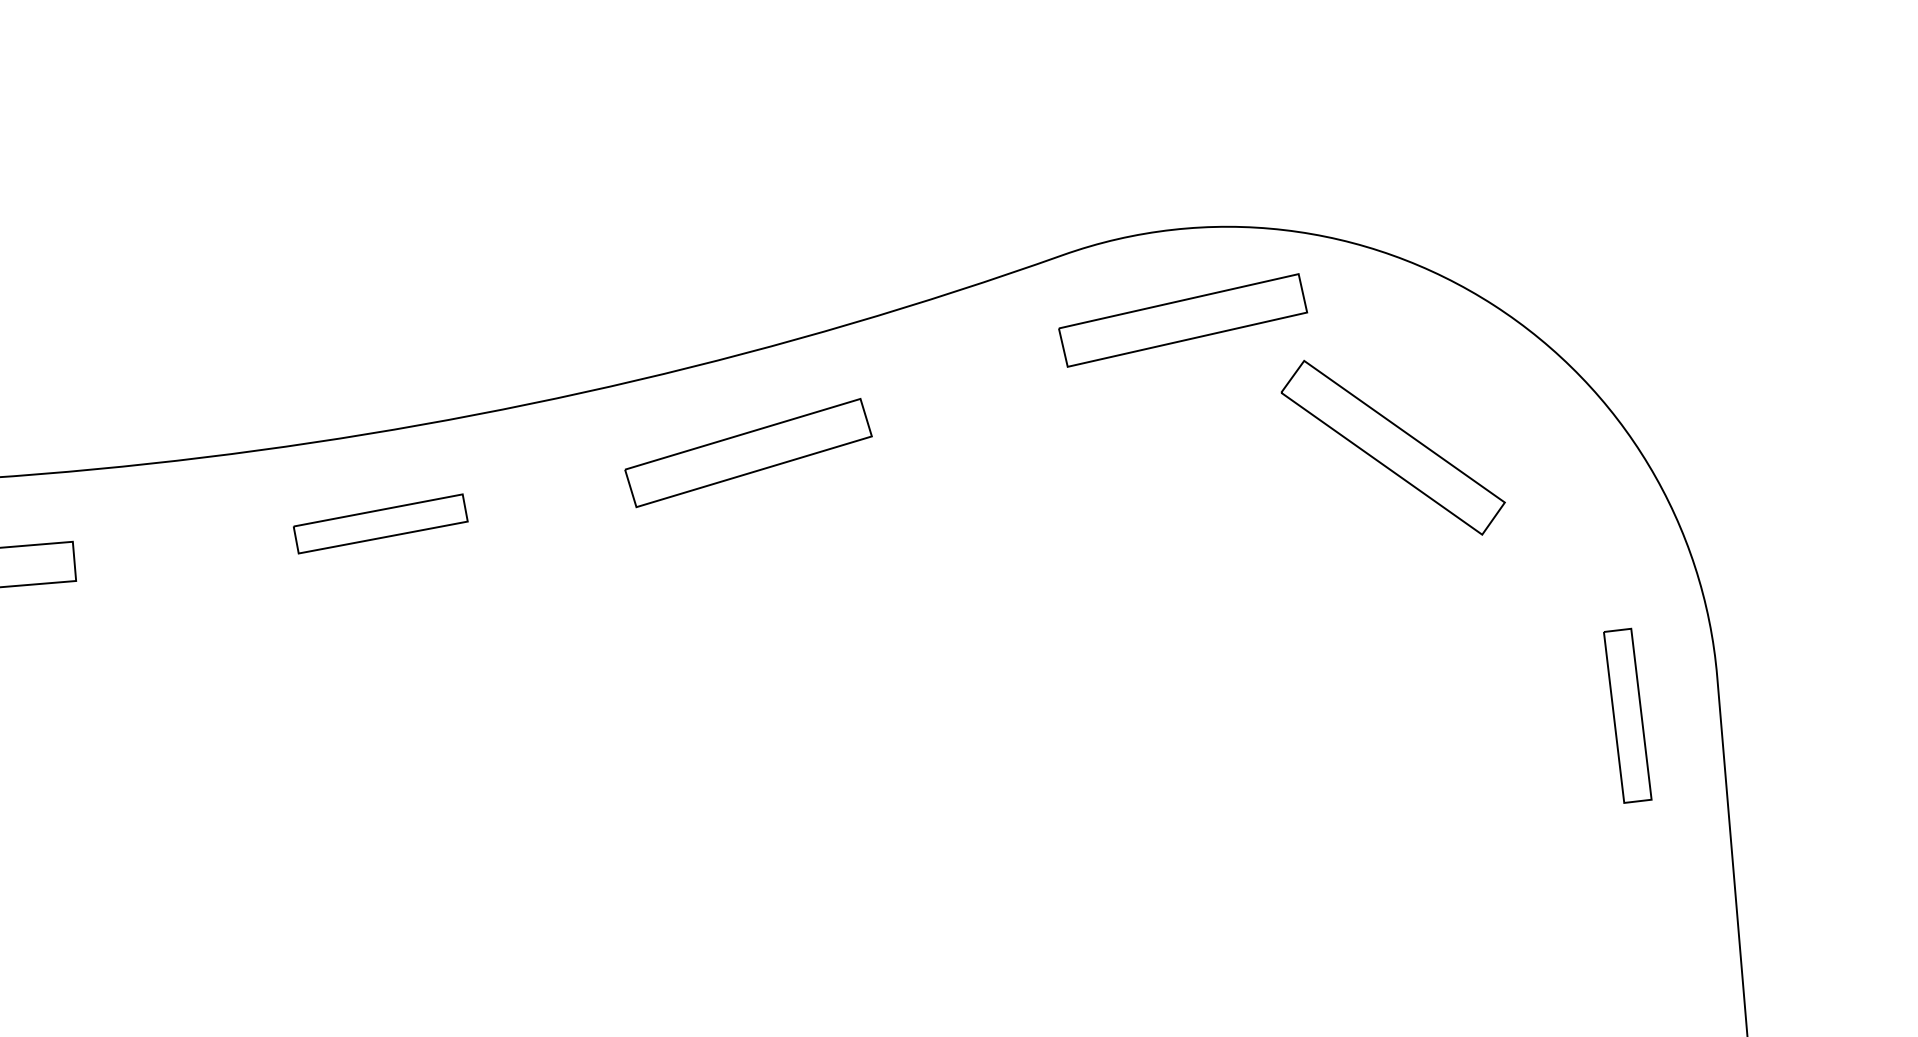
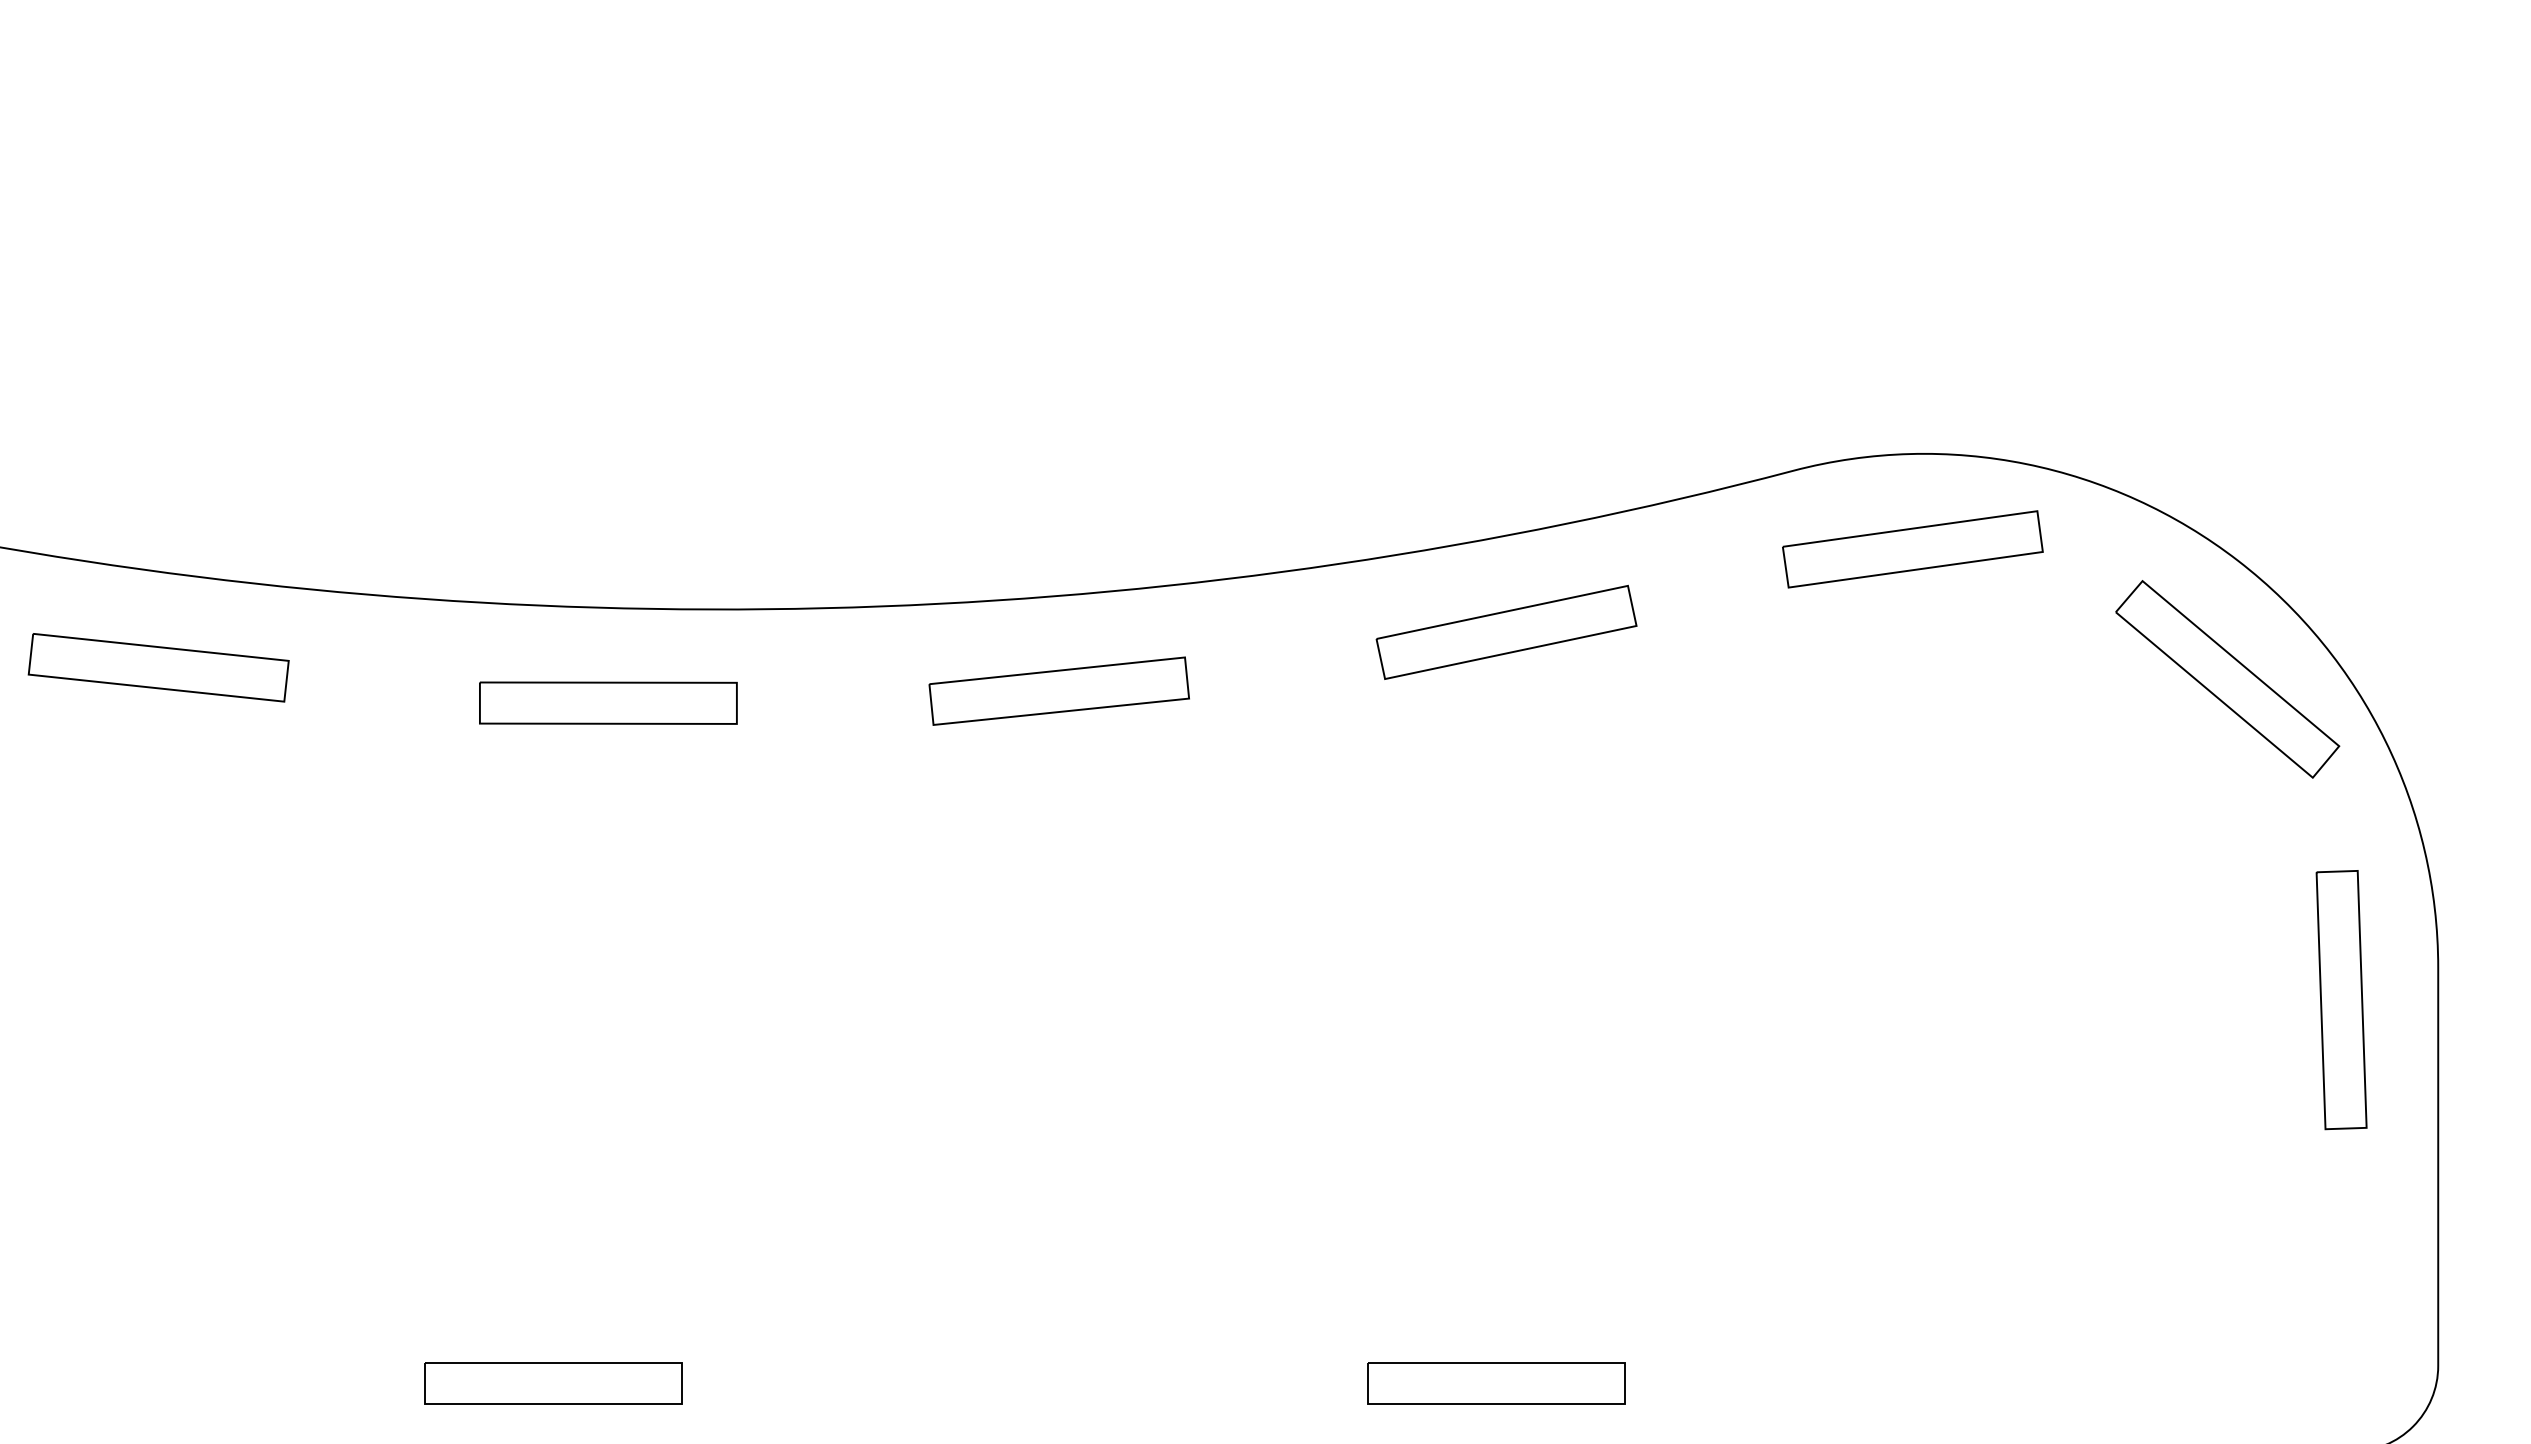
part: (1393, 447) -> (2227, 679), moved
part: (748, 452) -> (1506, 631), moved
part: (380, 523) -> (1058, 690), size x1.43
part: (1627, 716) -> (2341, 1000), size x1.43

